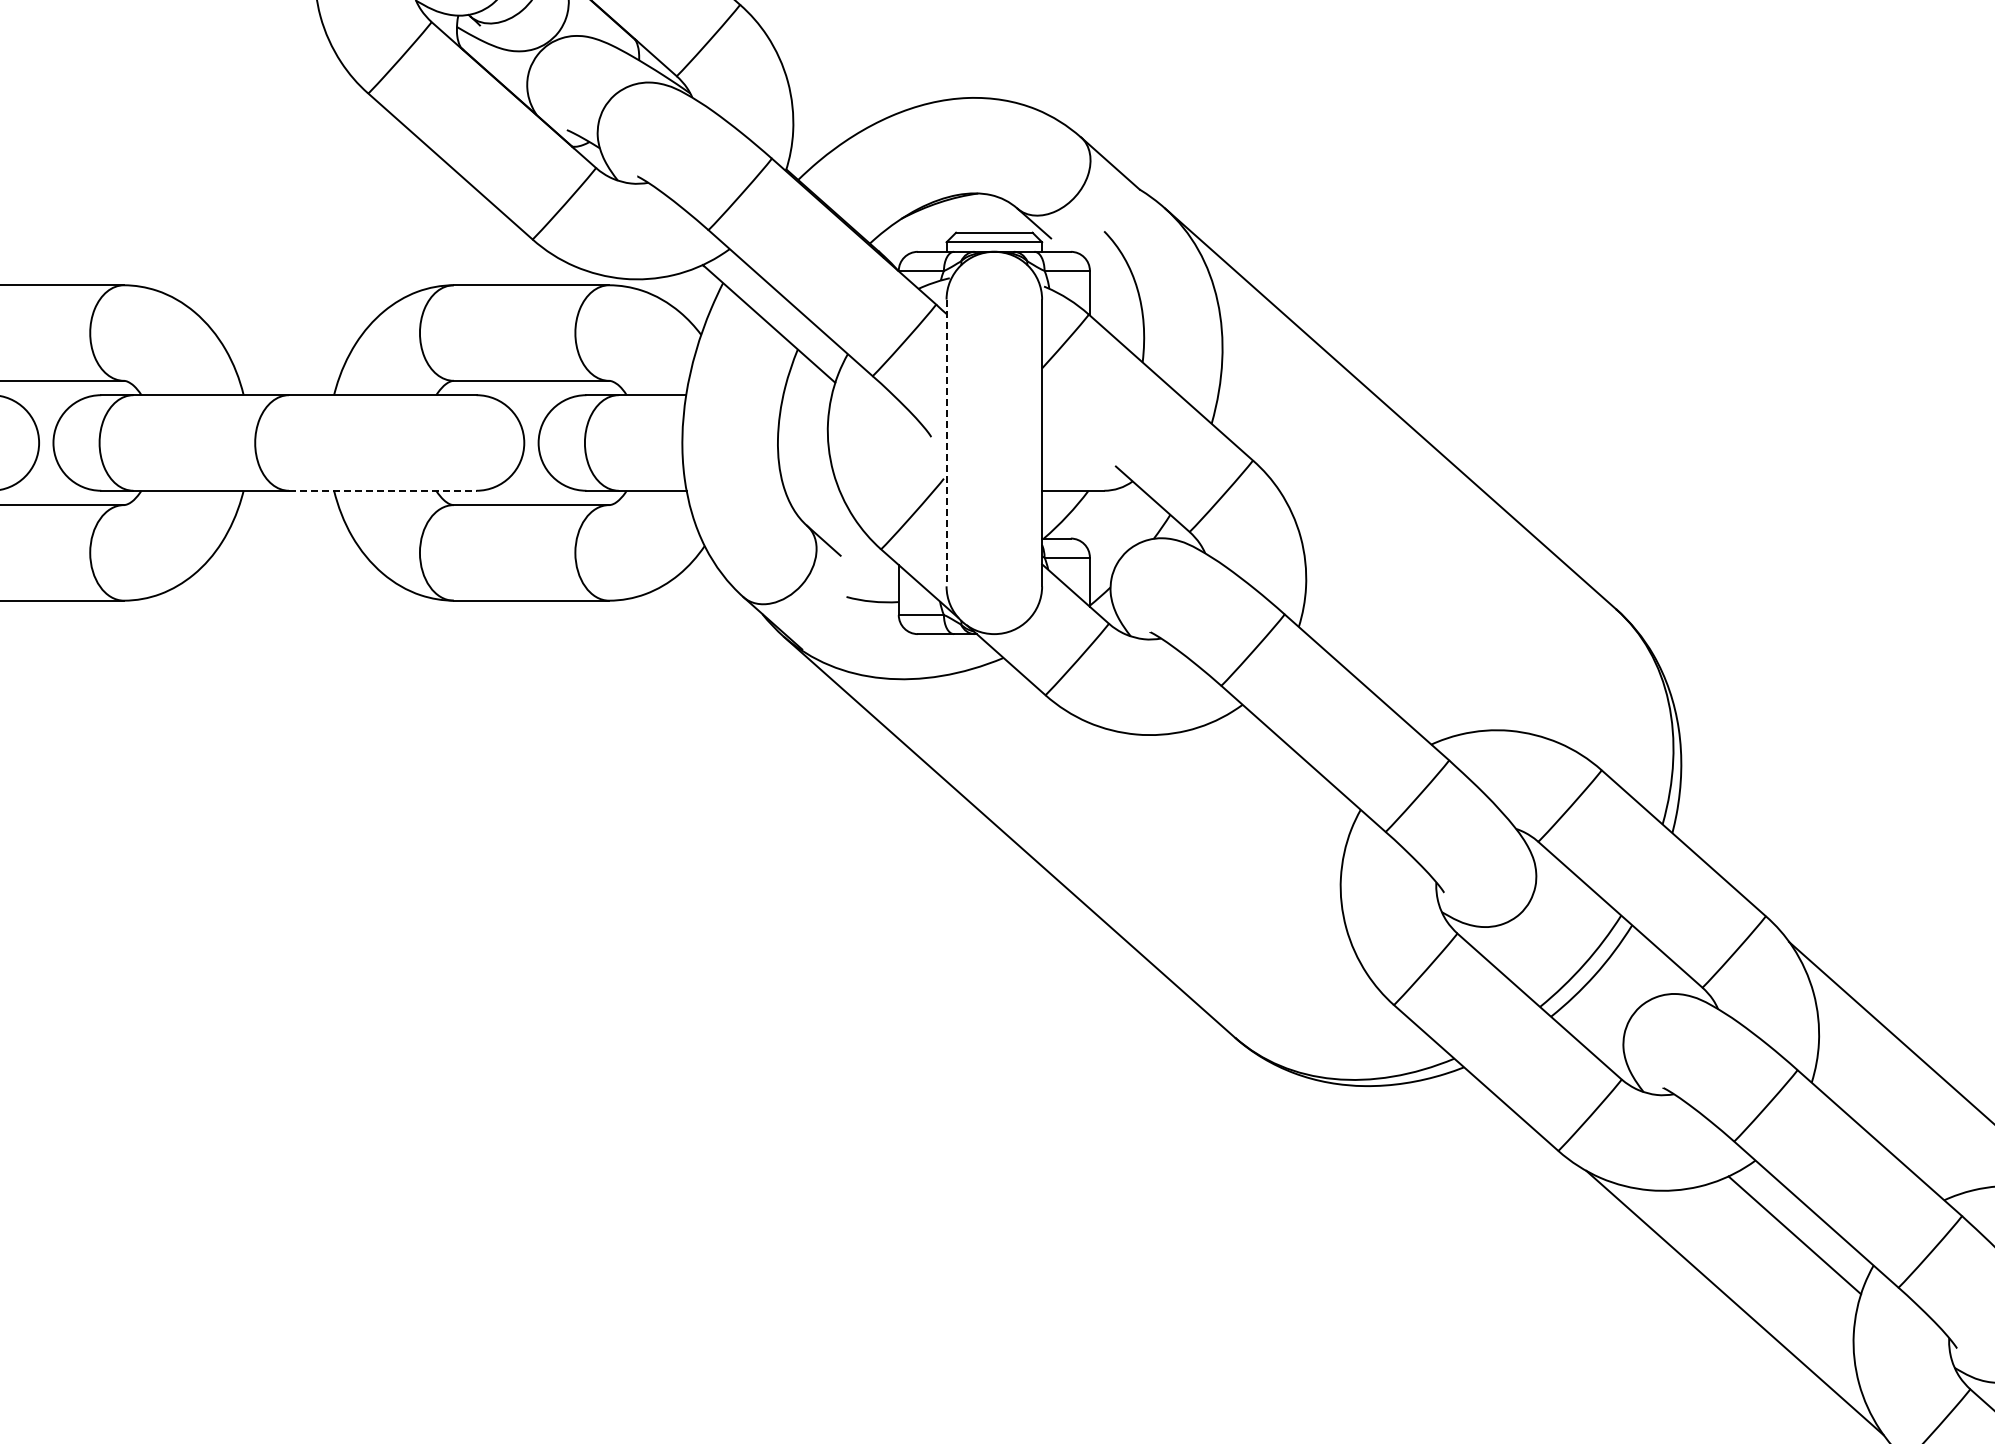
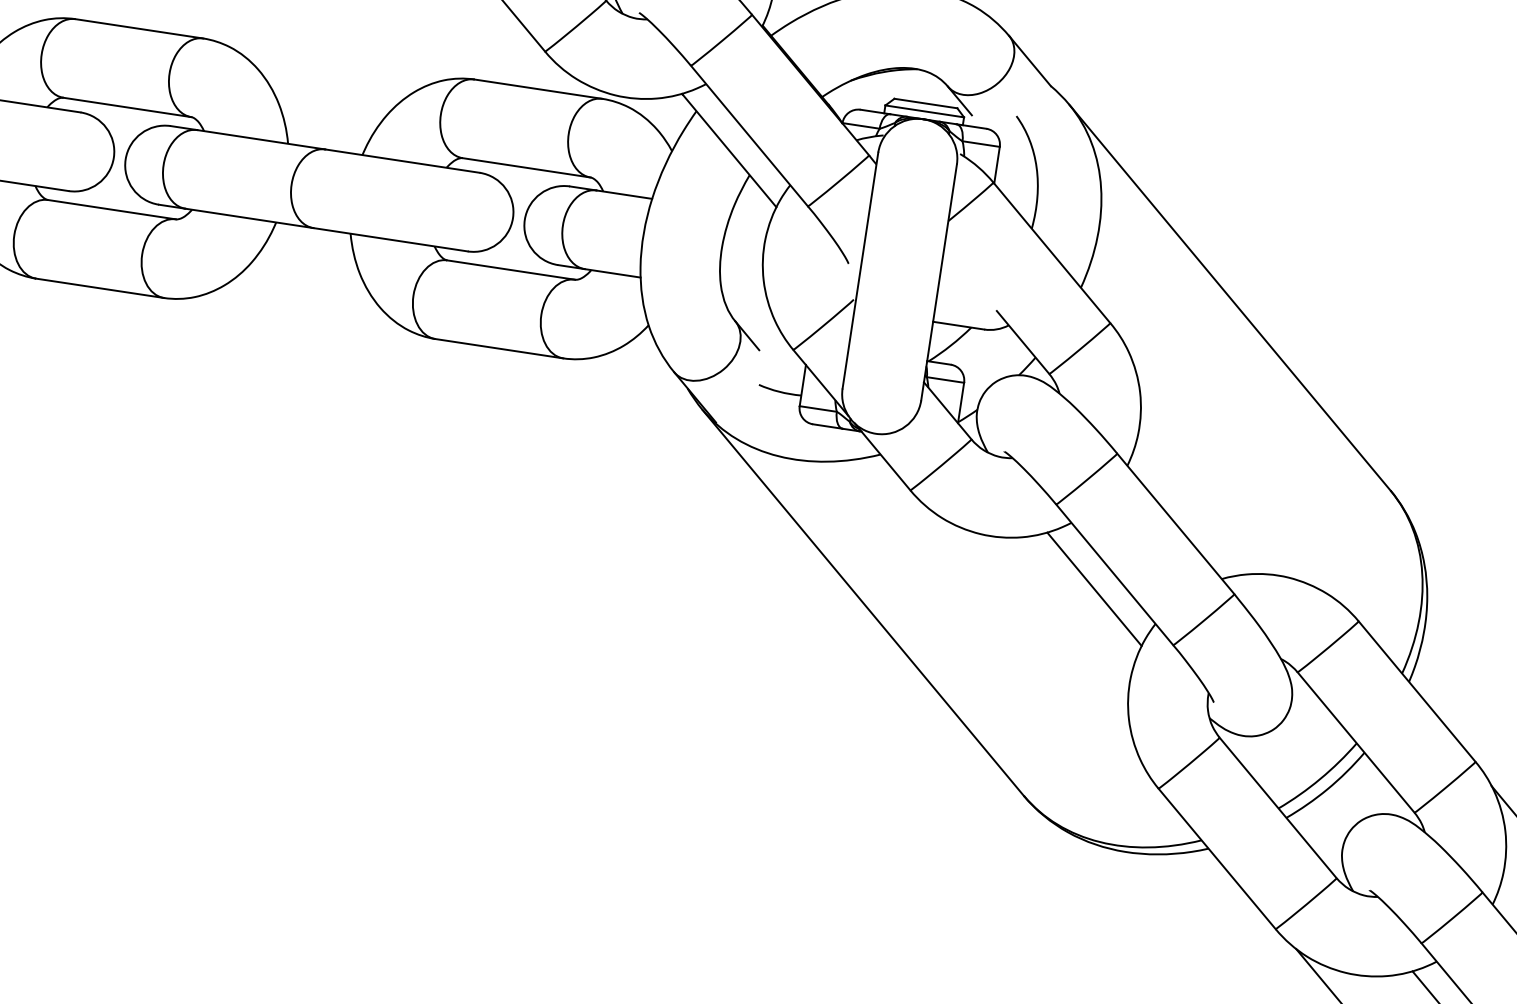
line: (946, 443) -> (860, 271), dashed -> solid
line: (382, 490) -> (390, 239), dashed -> solid
line: (1281, 779) -> (1094, 589), added

